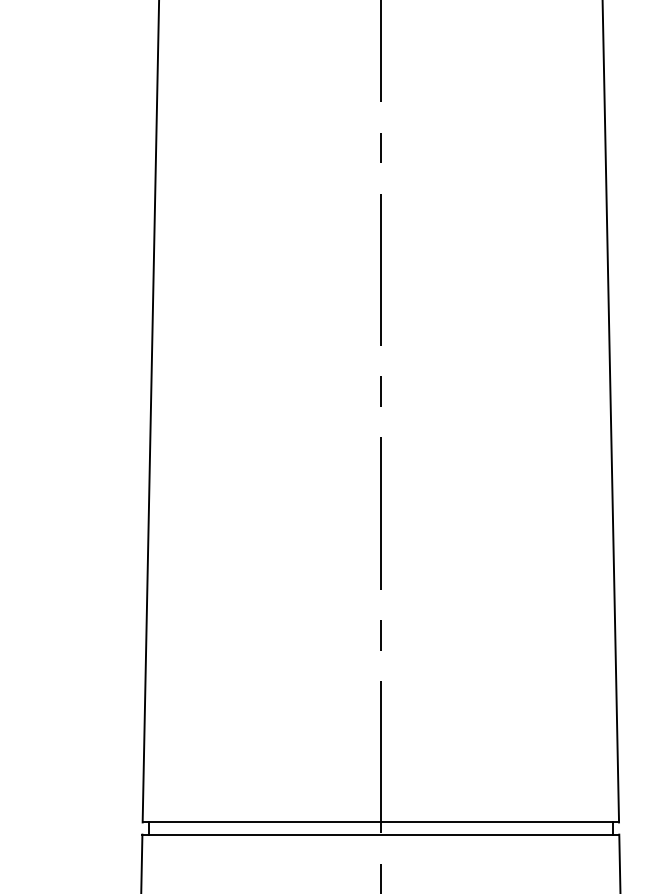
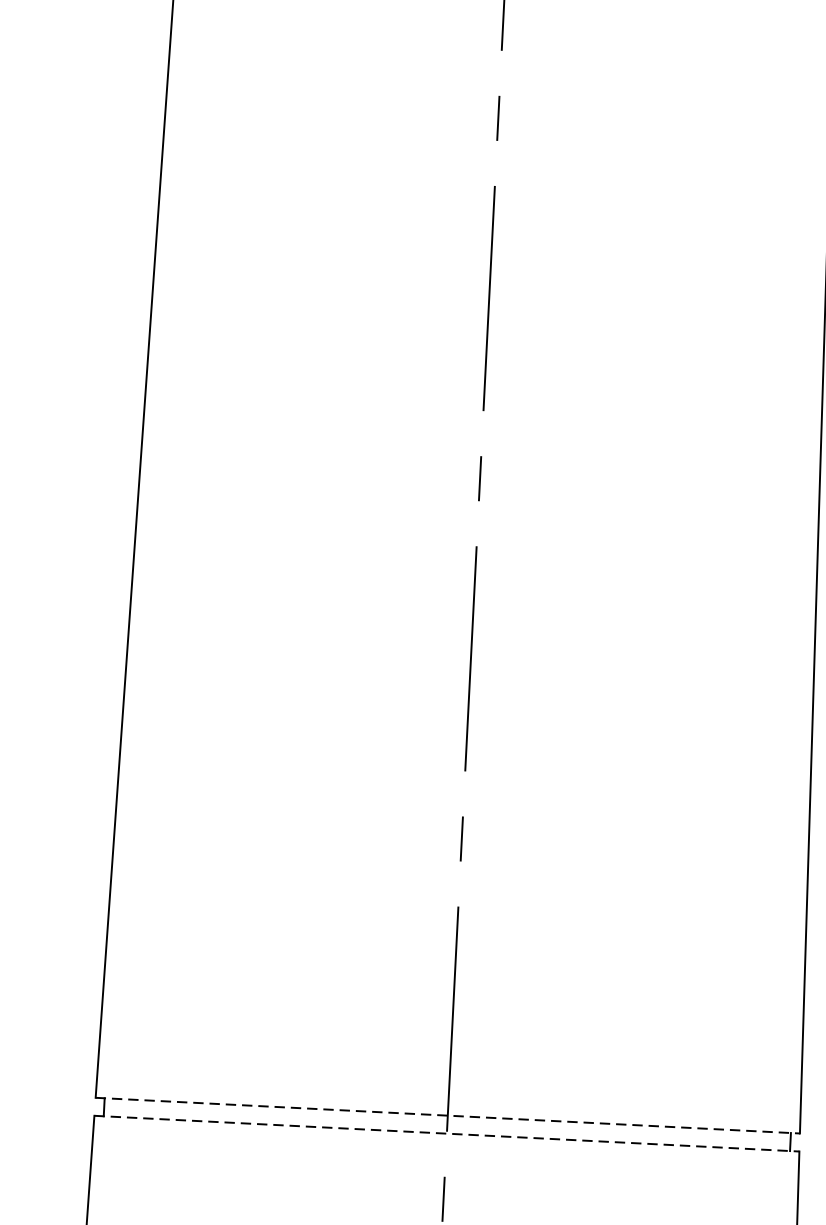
line: (381, 822) -> (448, 1115), solid -> dashed
line: (381, 834) -> (447, 1133), solid -> dashed

